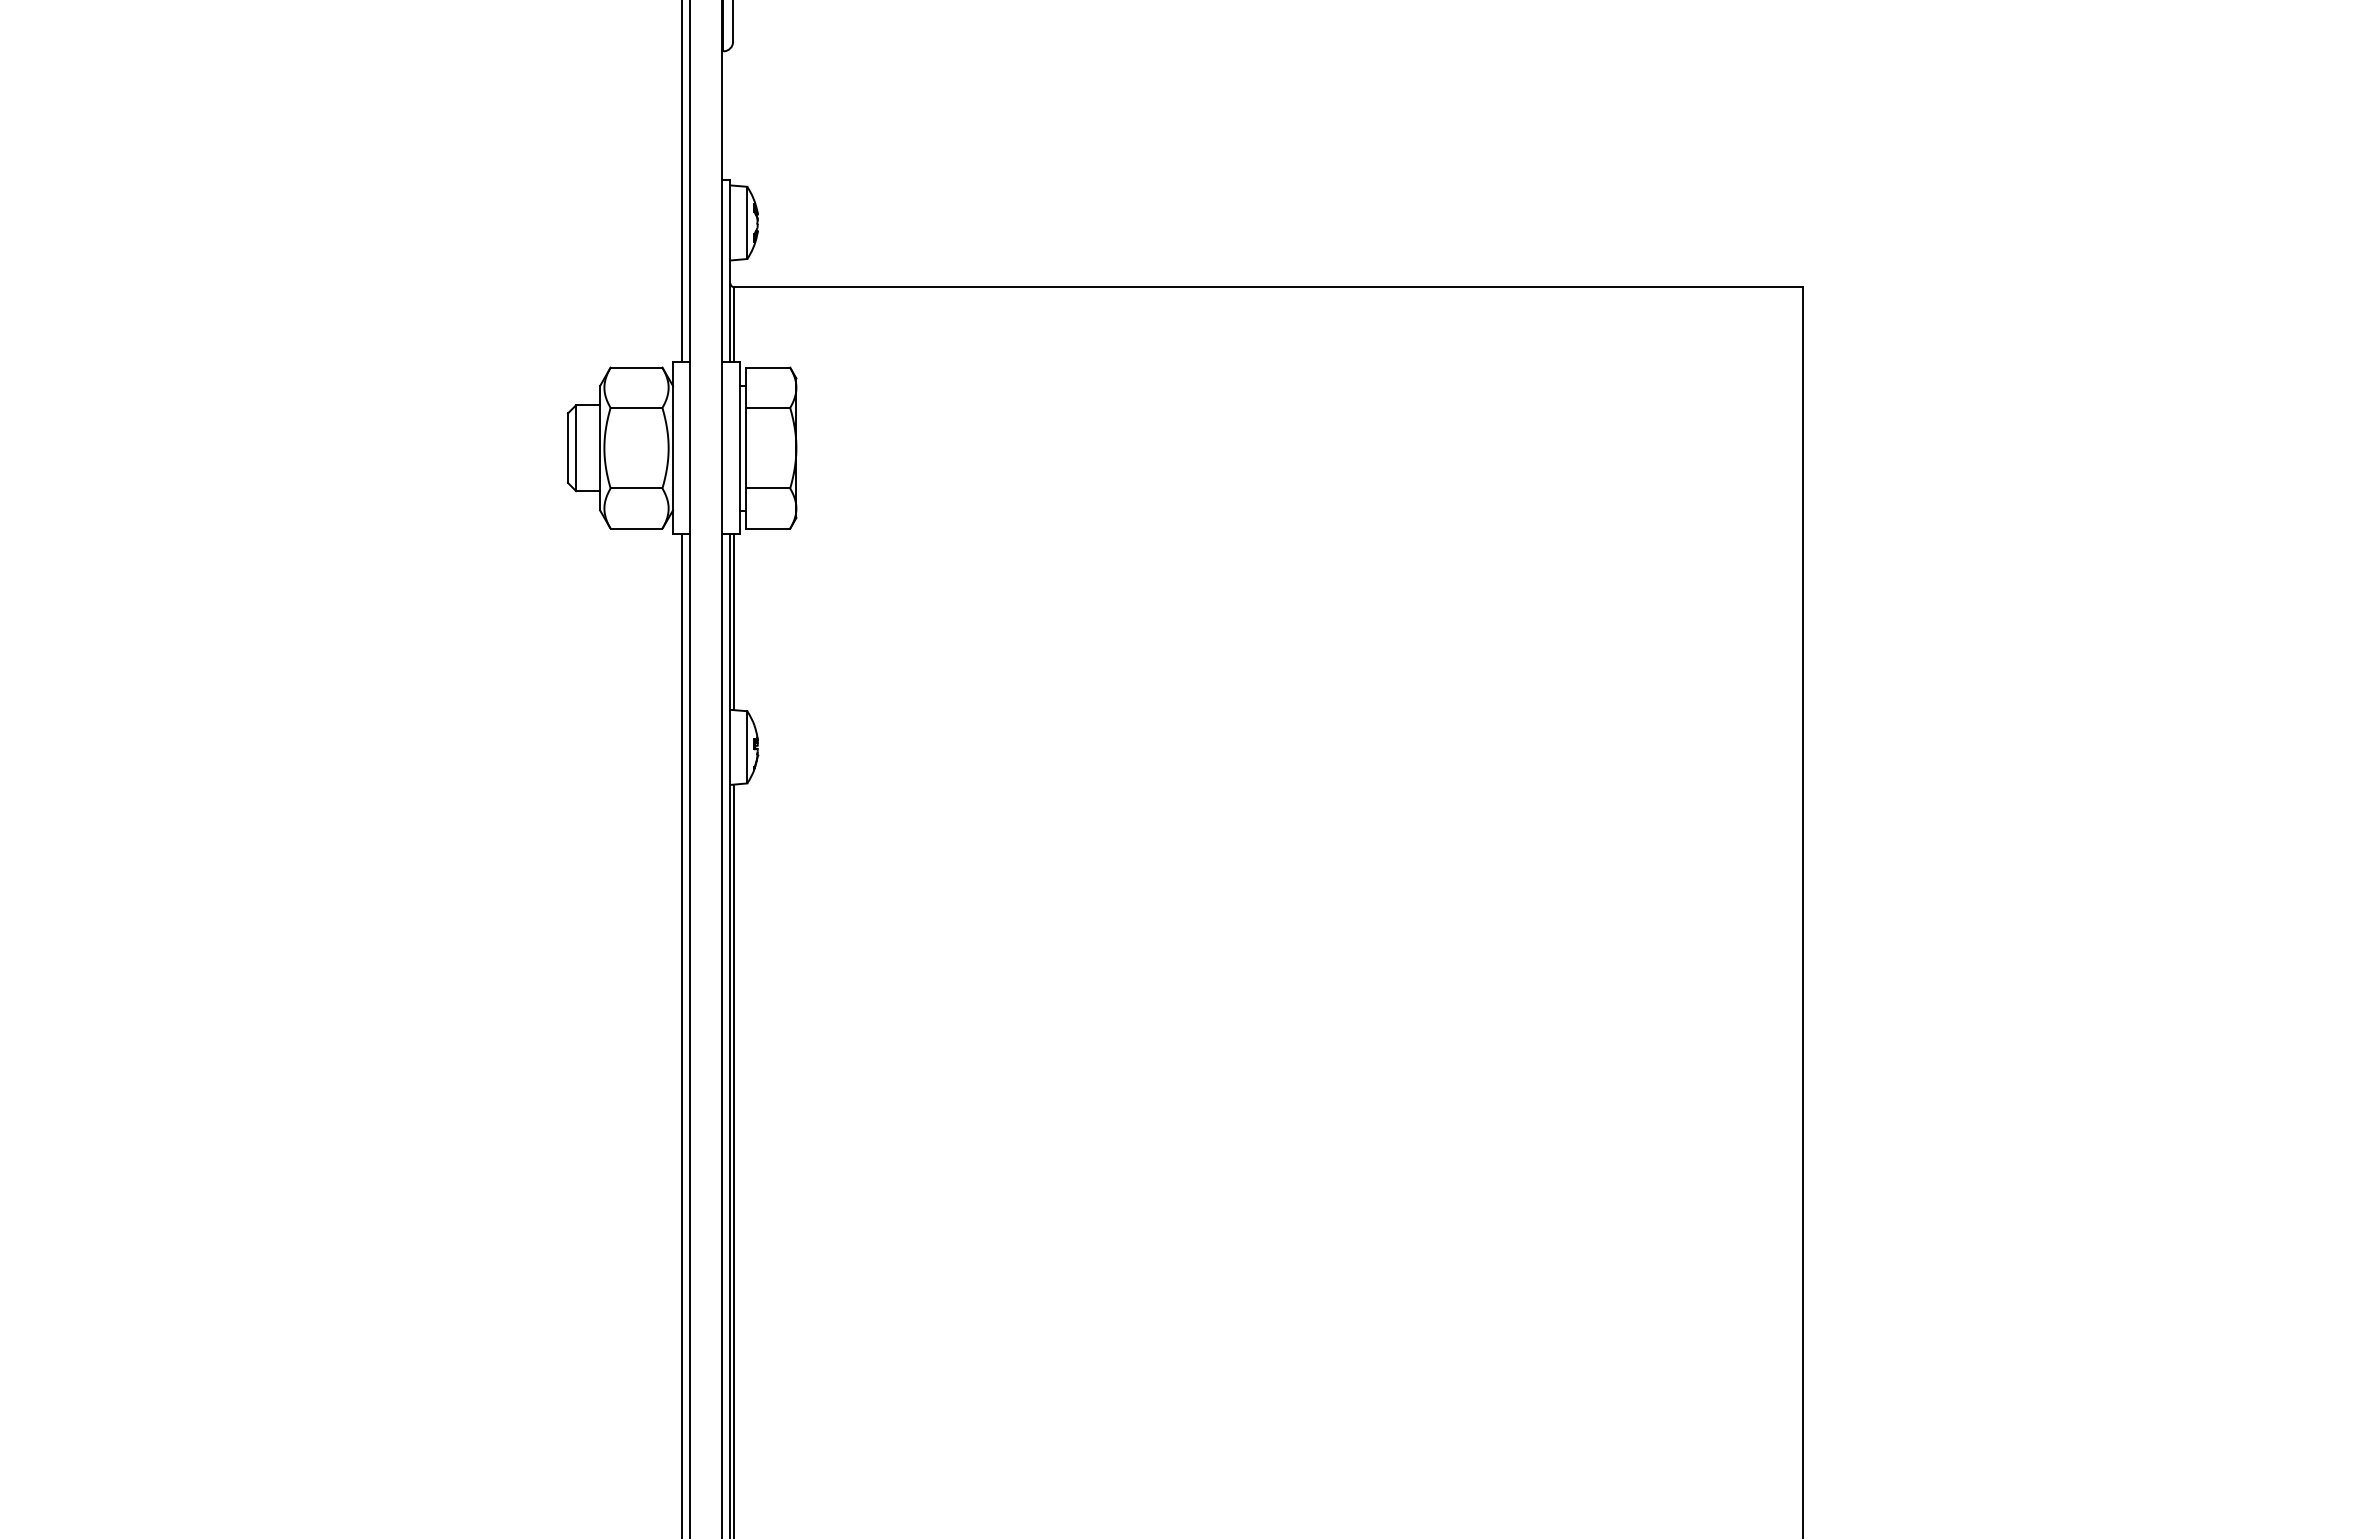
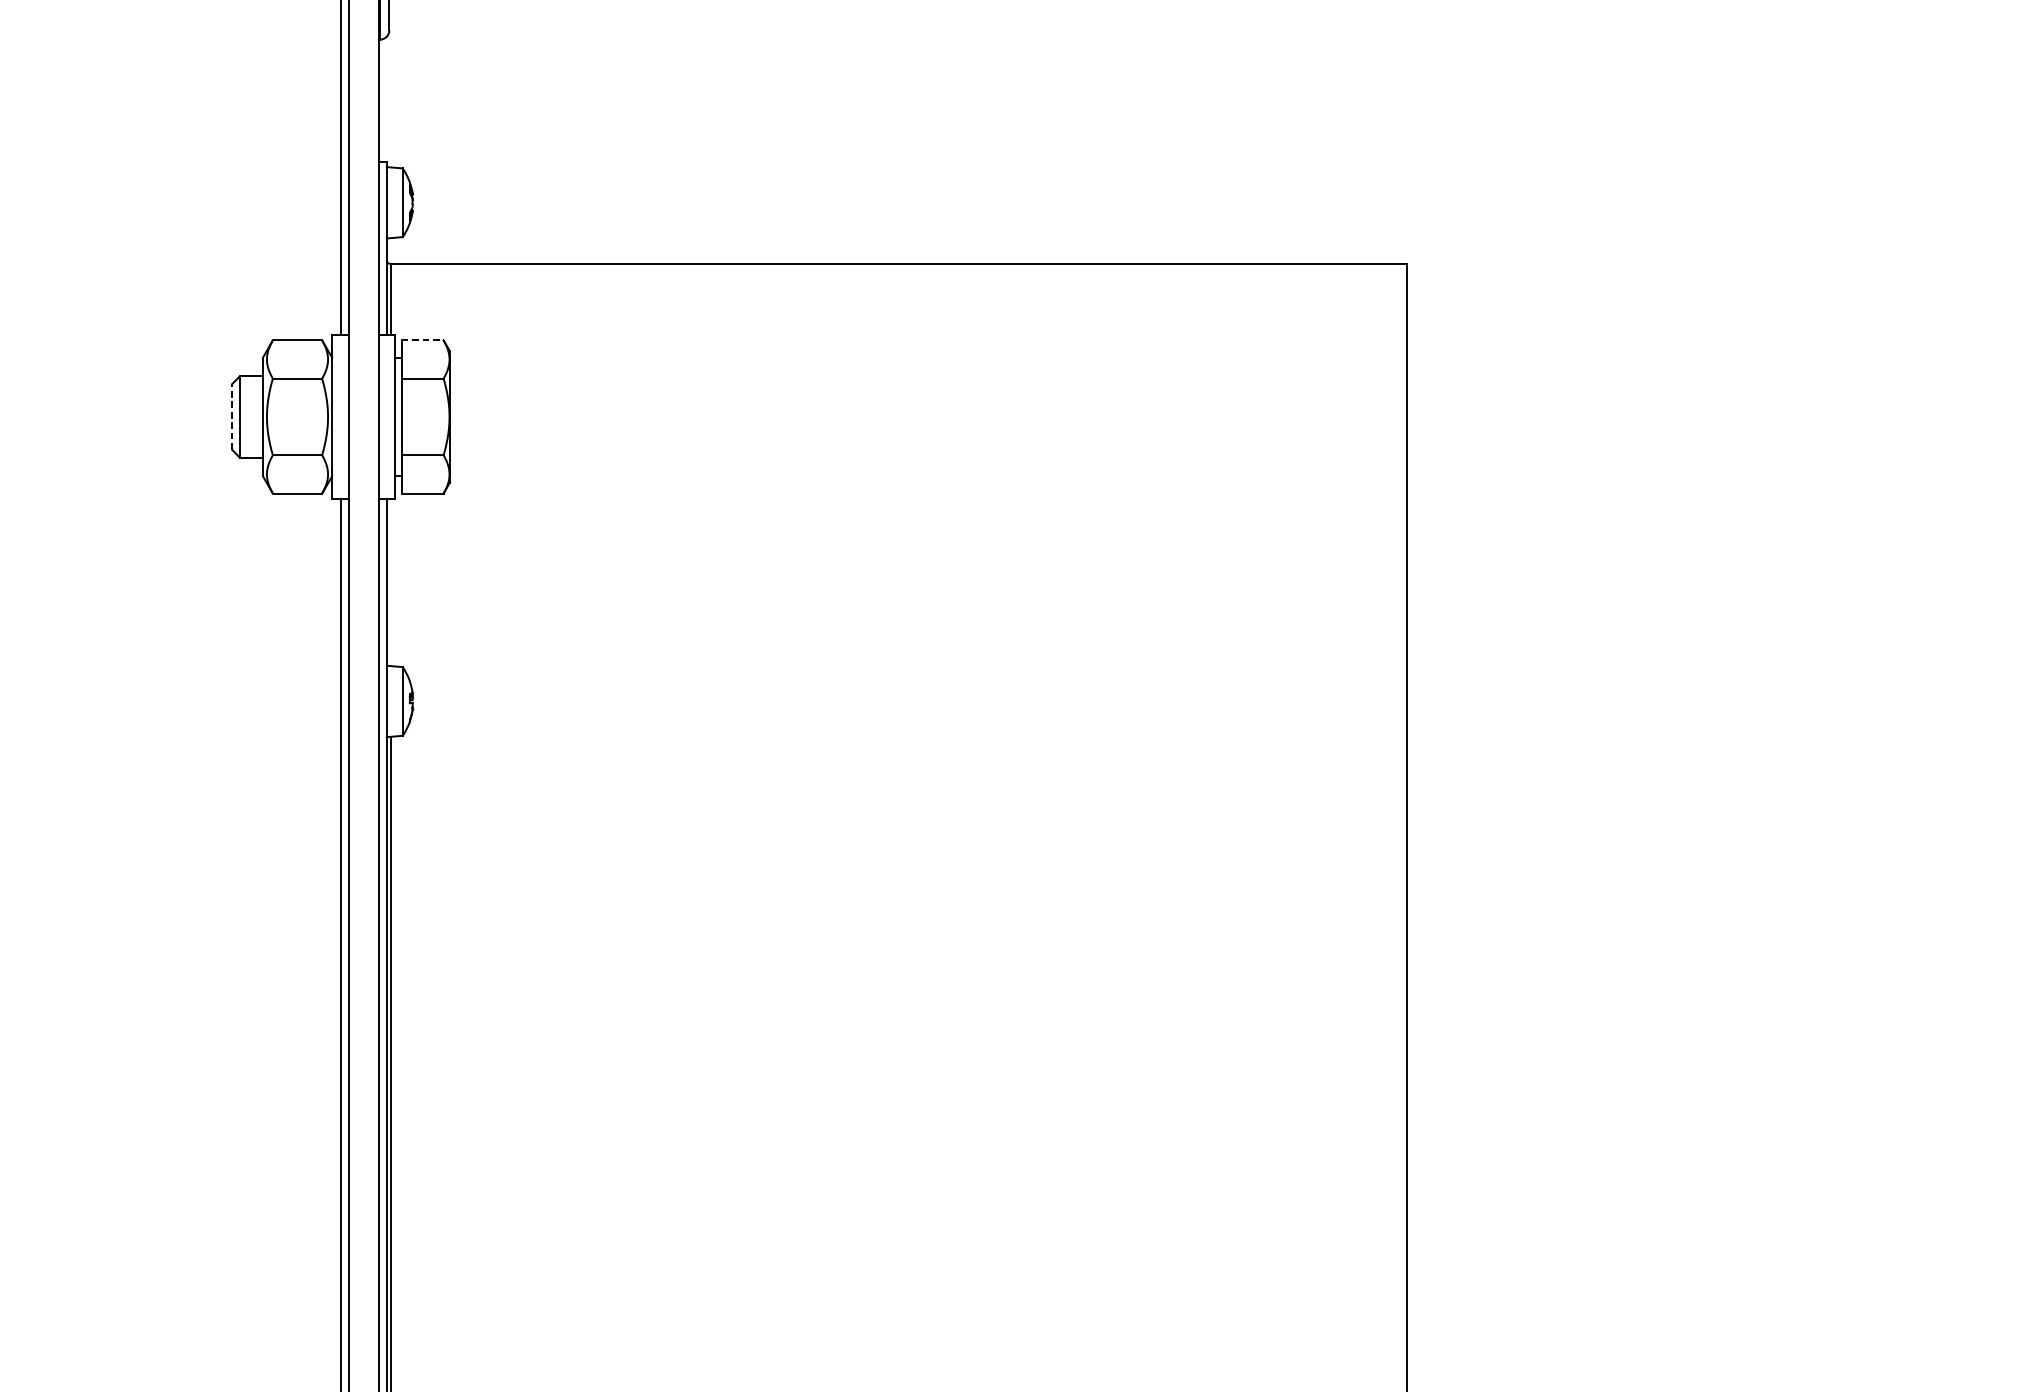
line: (768, 367) -> (423, 340), solid -> dashed
line: (567, 448) -> (231, 417), solid -> dashed
line: (734, 622) -> (390, 582), removed

